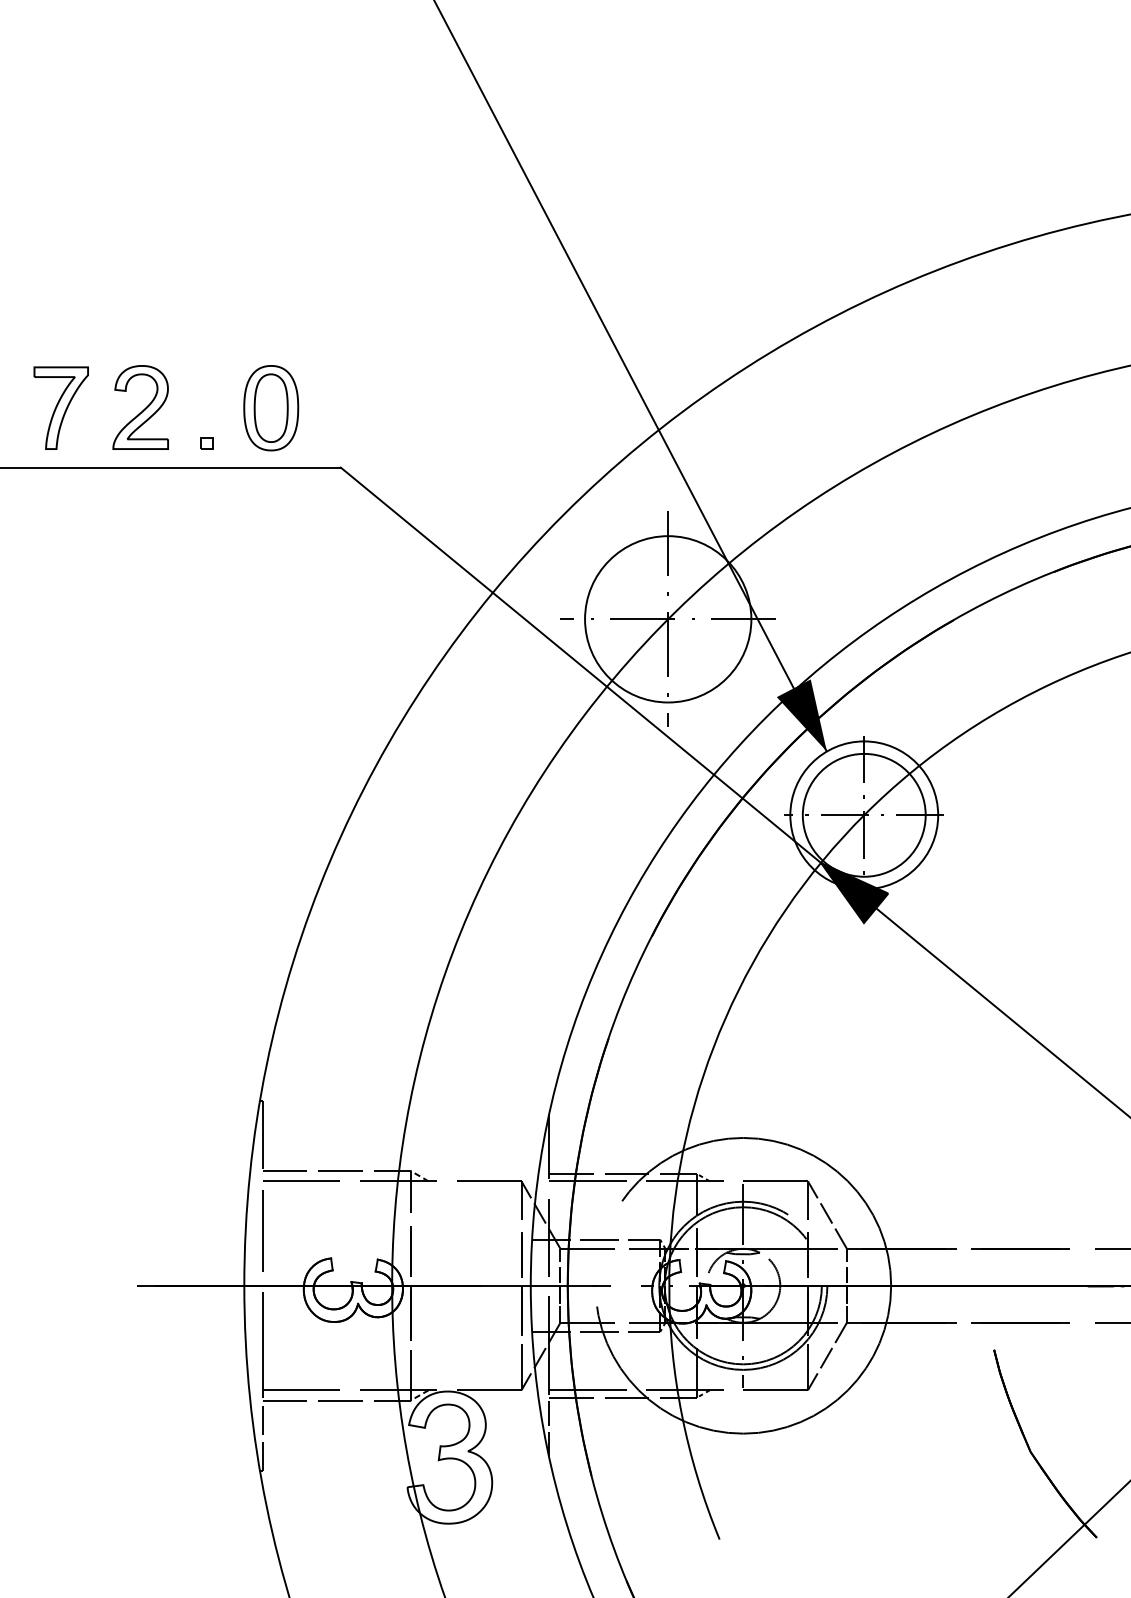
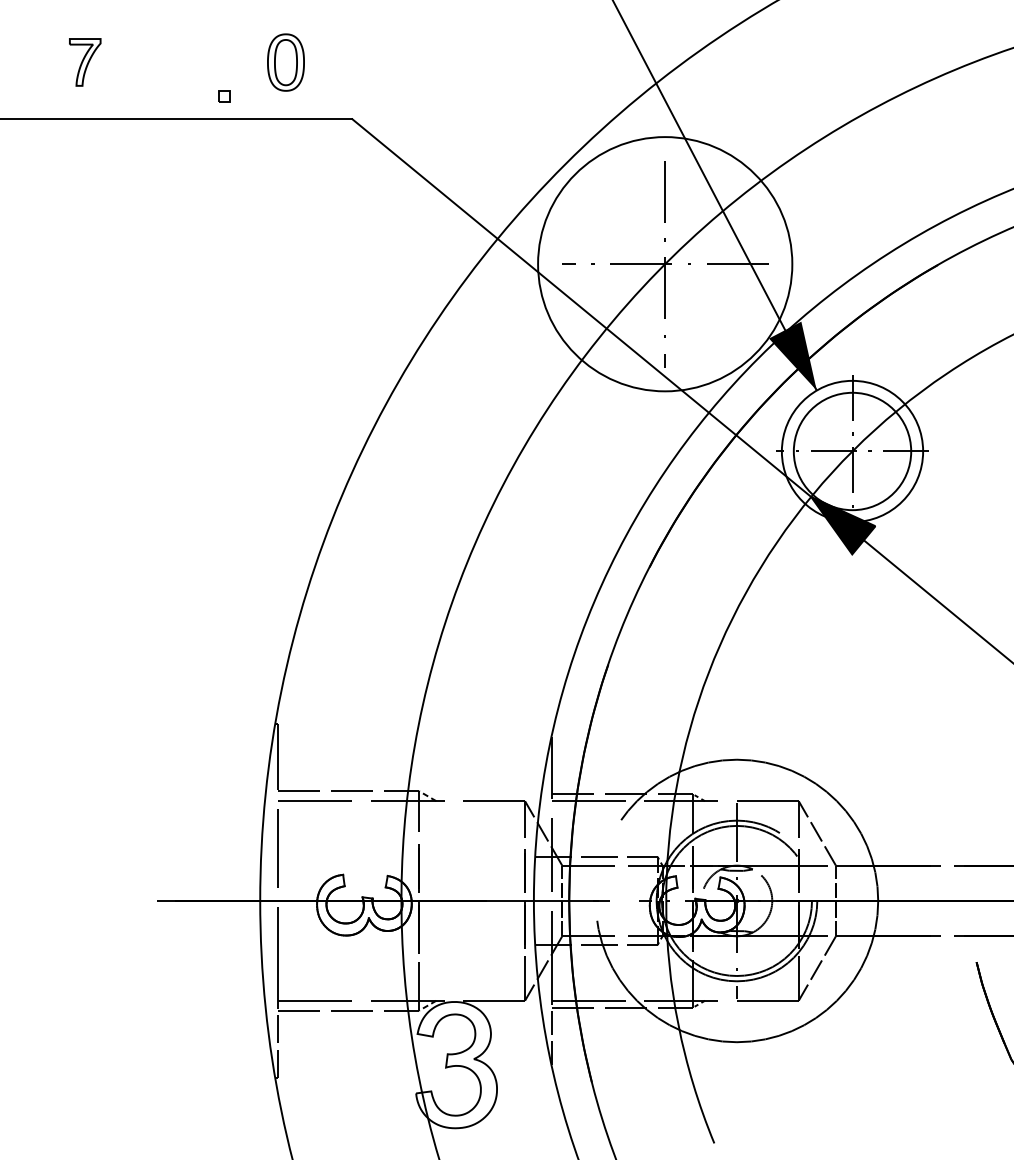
part: (60, 407) -> (84, 61), size x0.6
part: (140, 407) -> (161, 61), removed
part: (271, 408) -> (286, 62), size x0.7
circle: (668, 619) -> (665, 264), size x1.6

